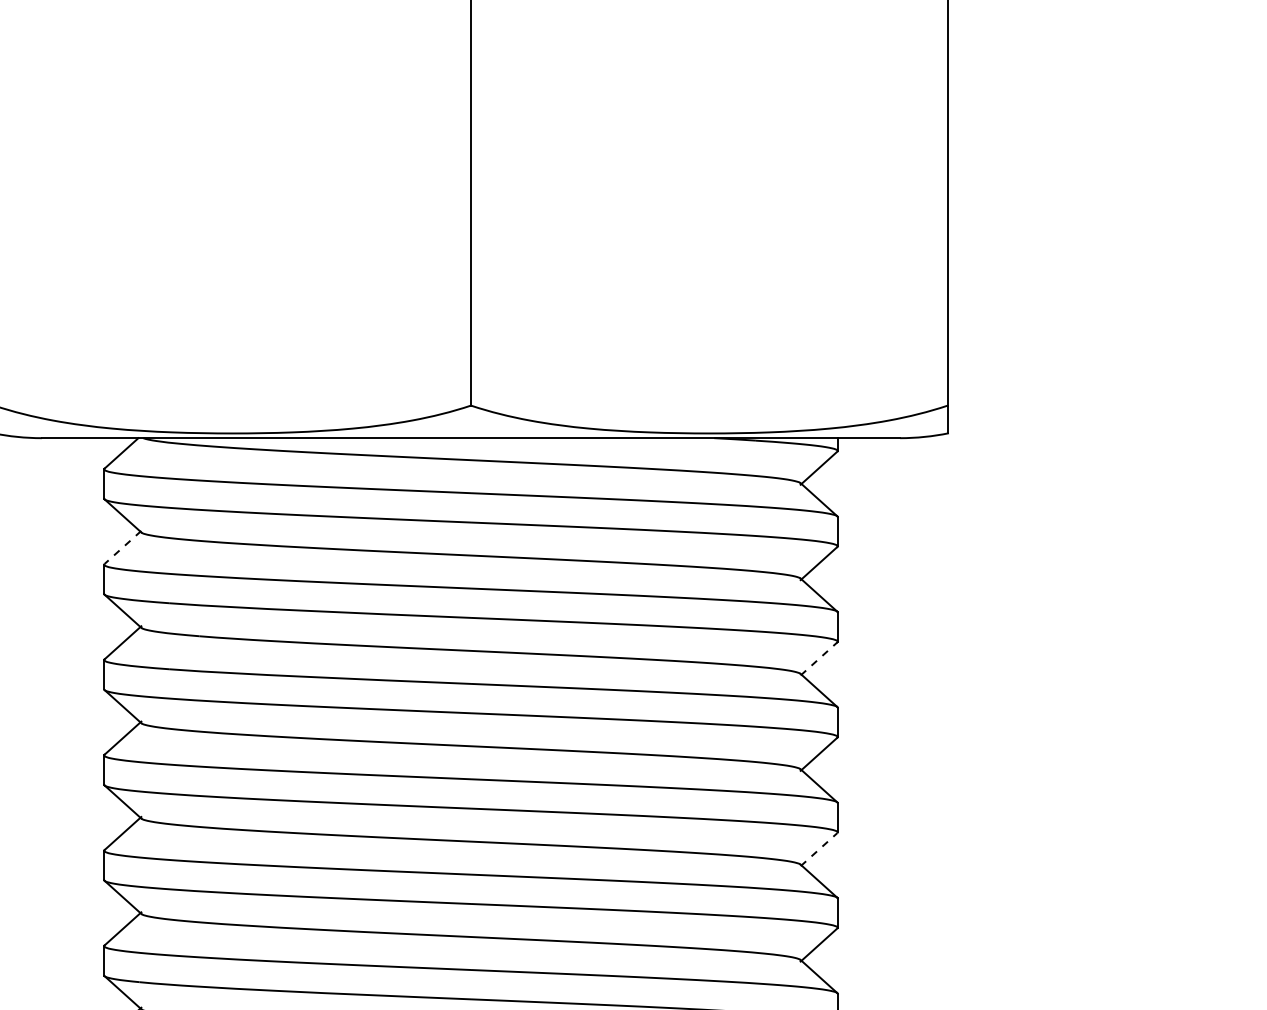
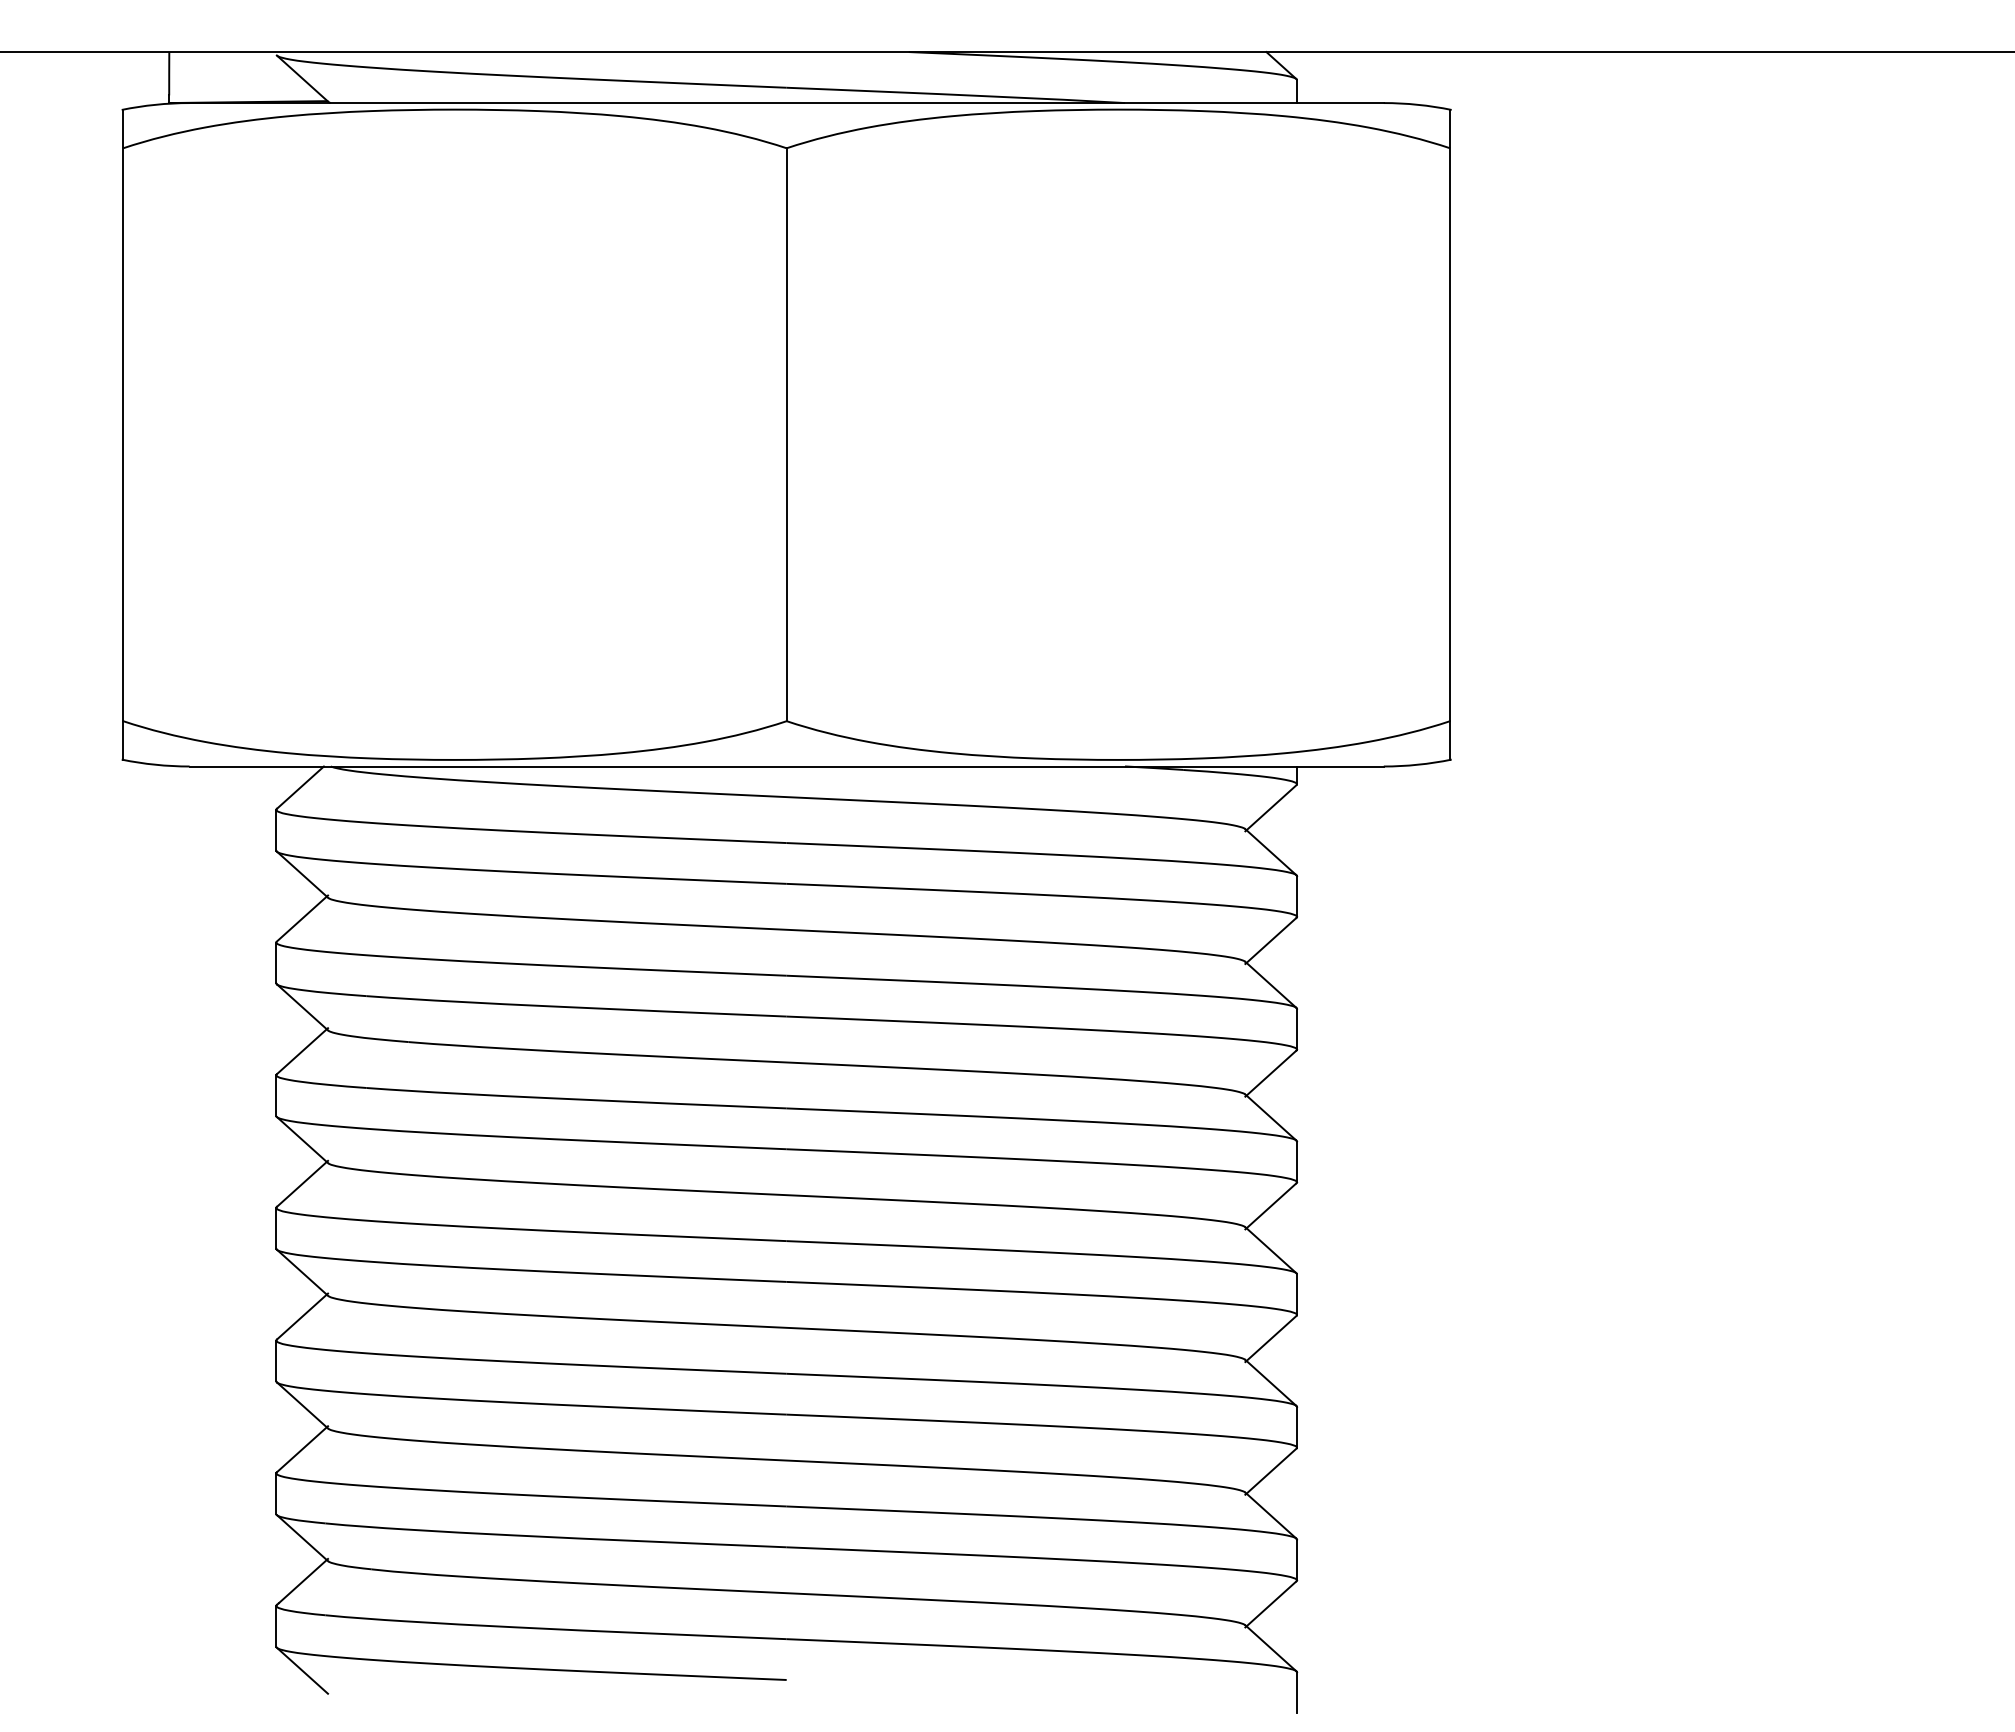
line: (123, 547) -> (302, 918), dashed -> solid
line: (819, 658) -> (1271, 1073), dashed -> solid
line: (819, 849) -> (1271, 1338), dashed -> solid

